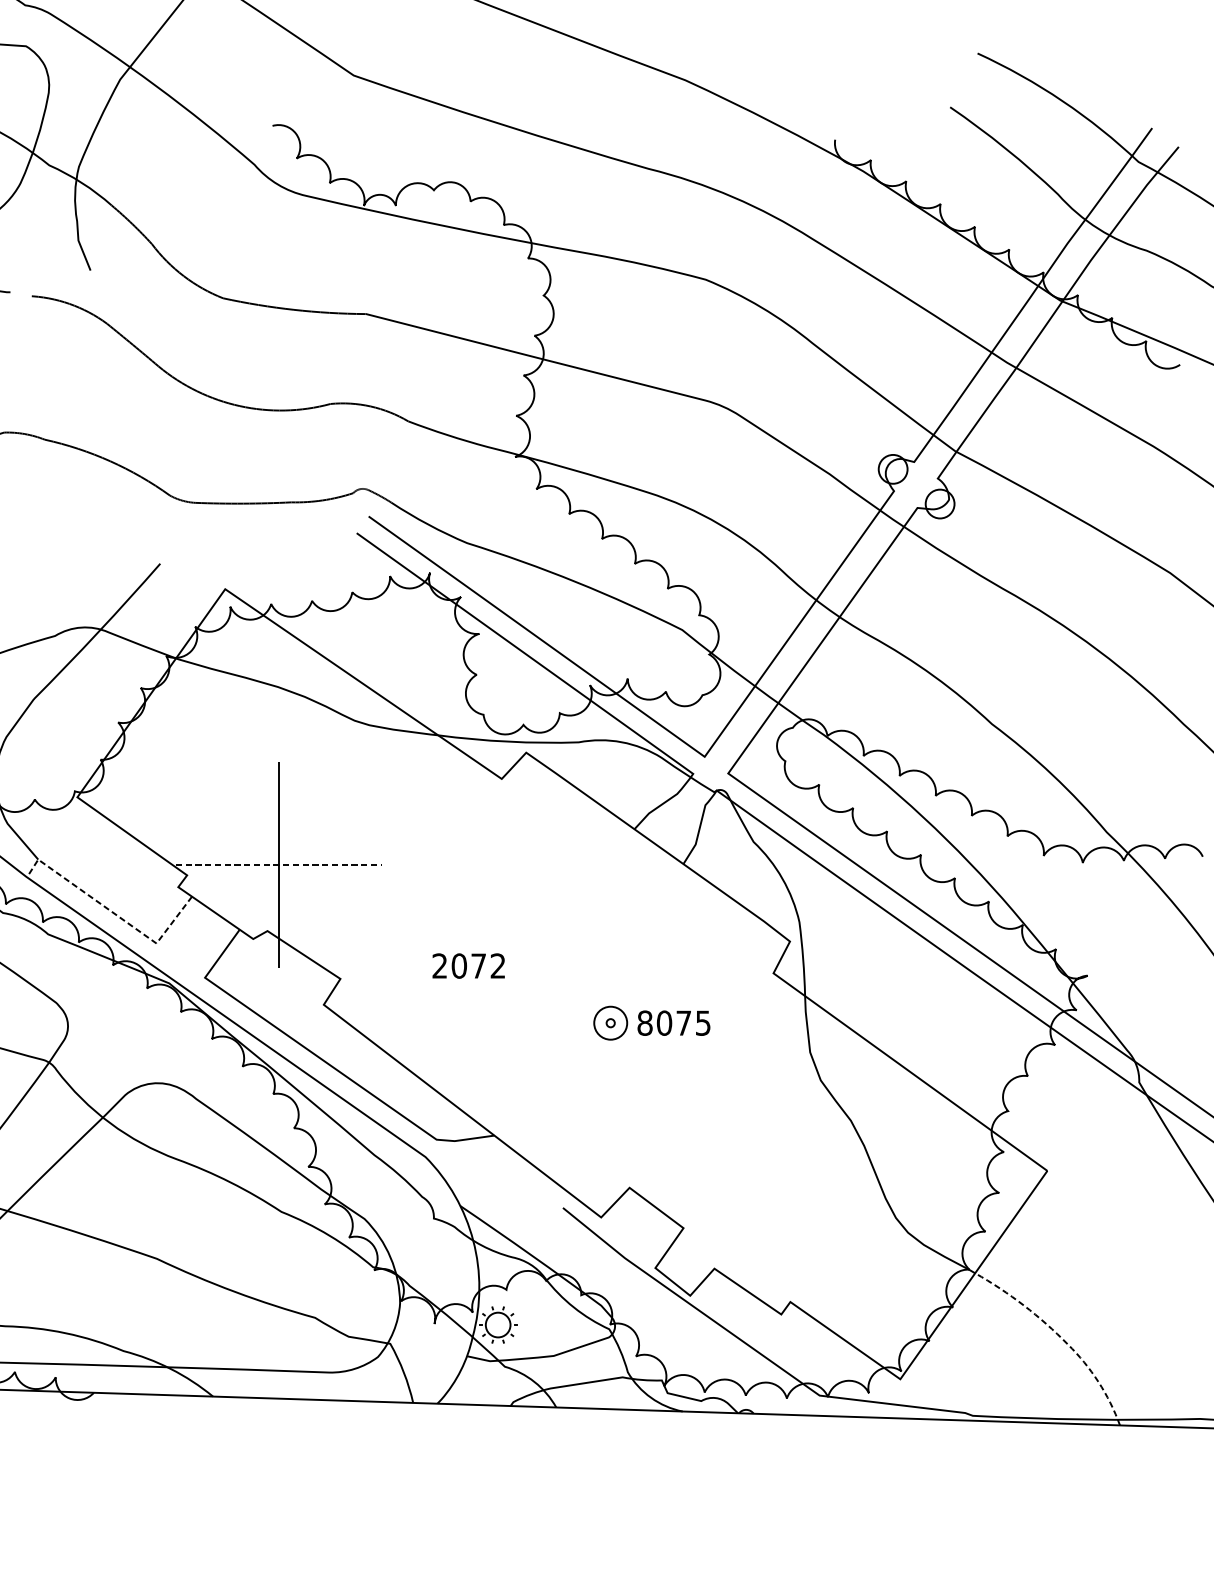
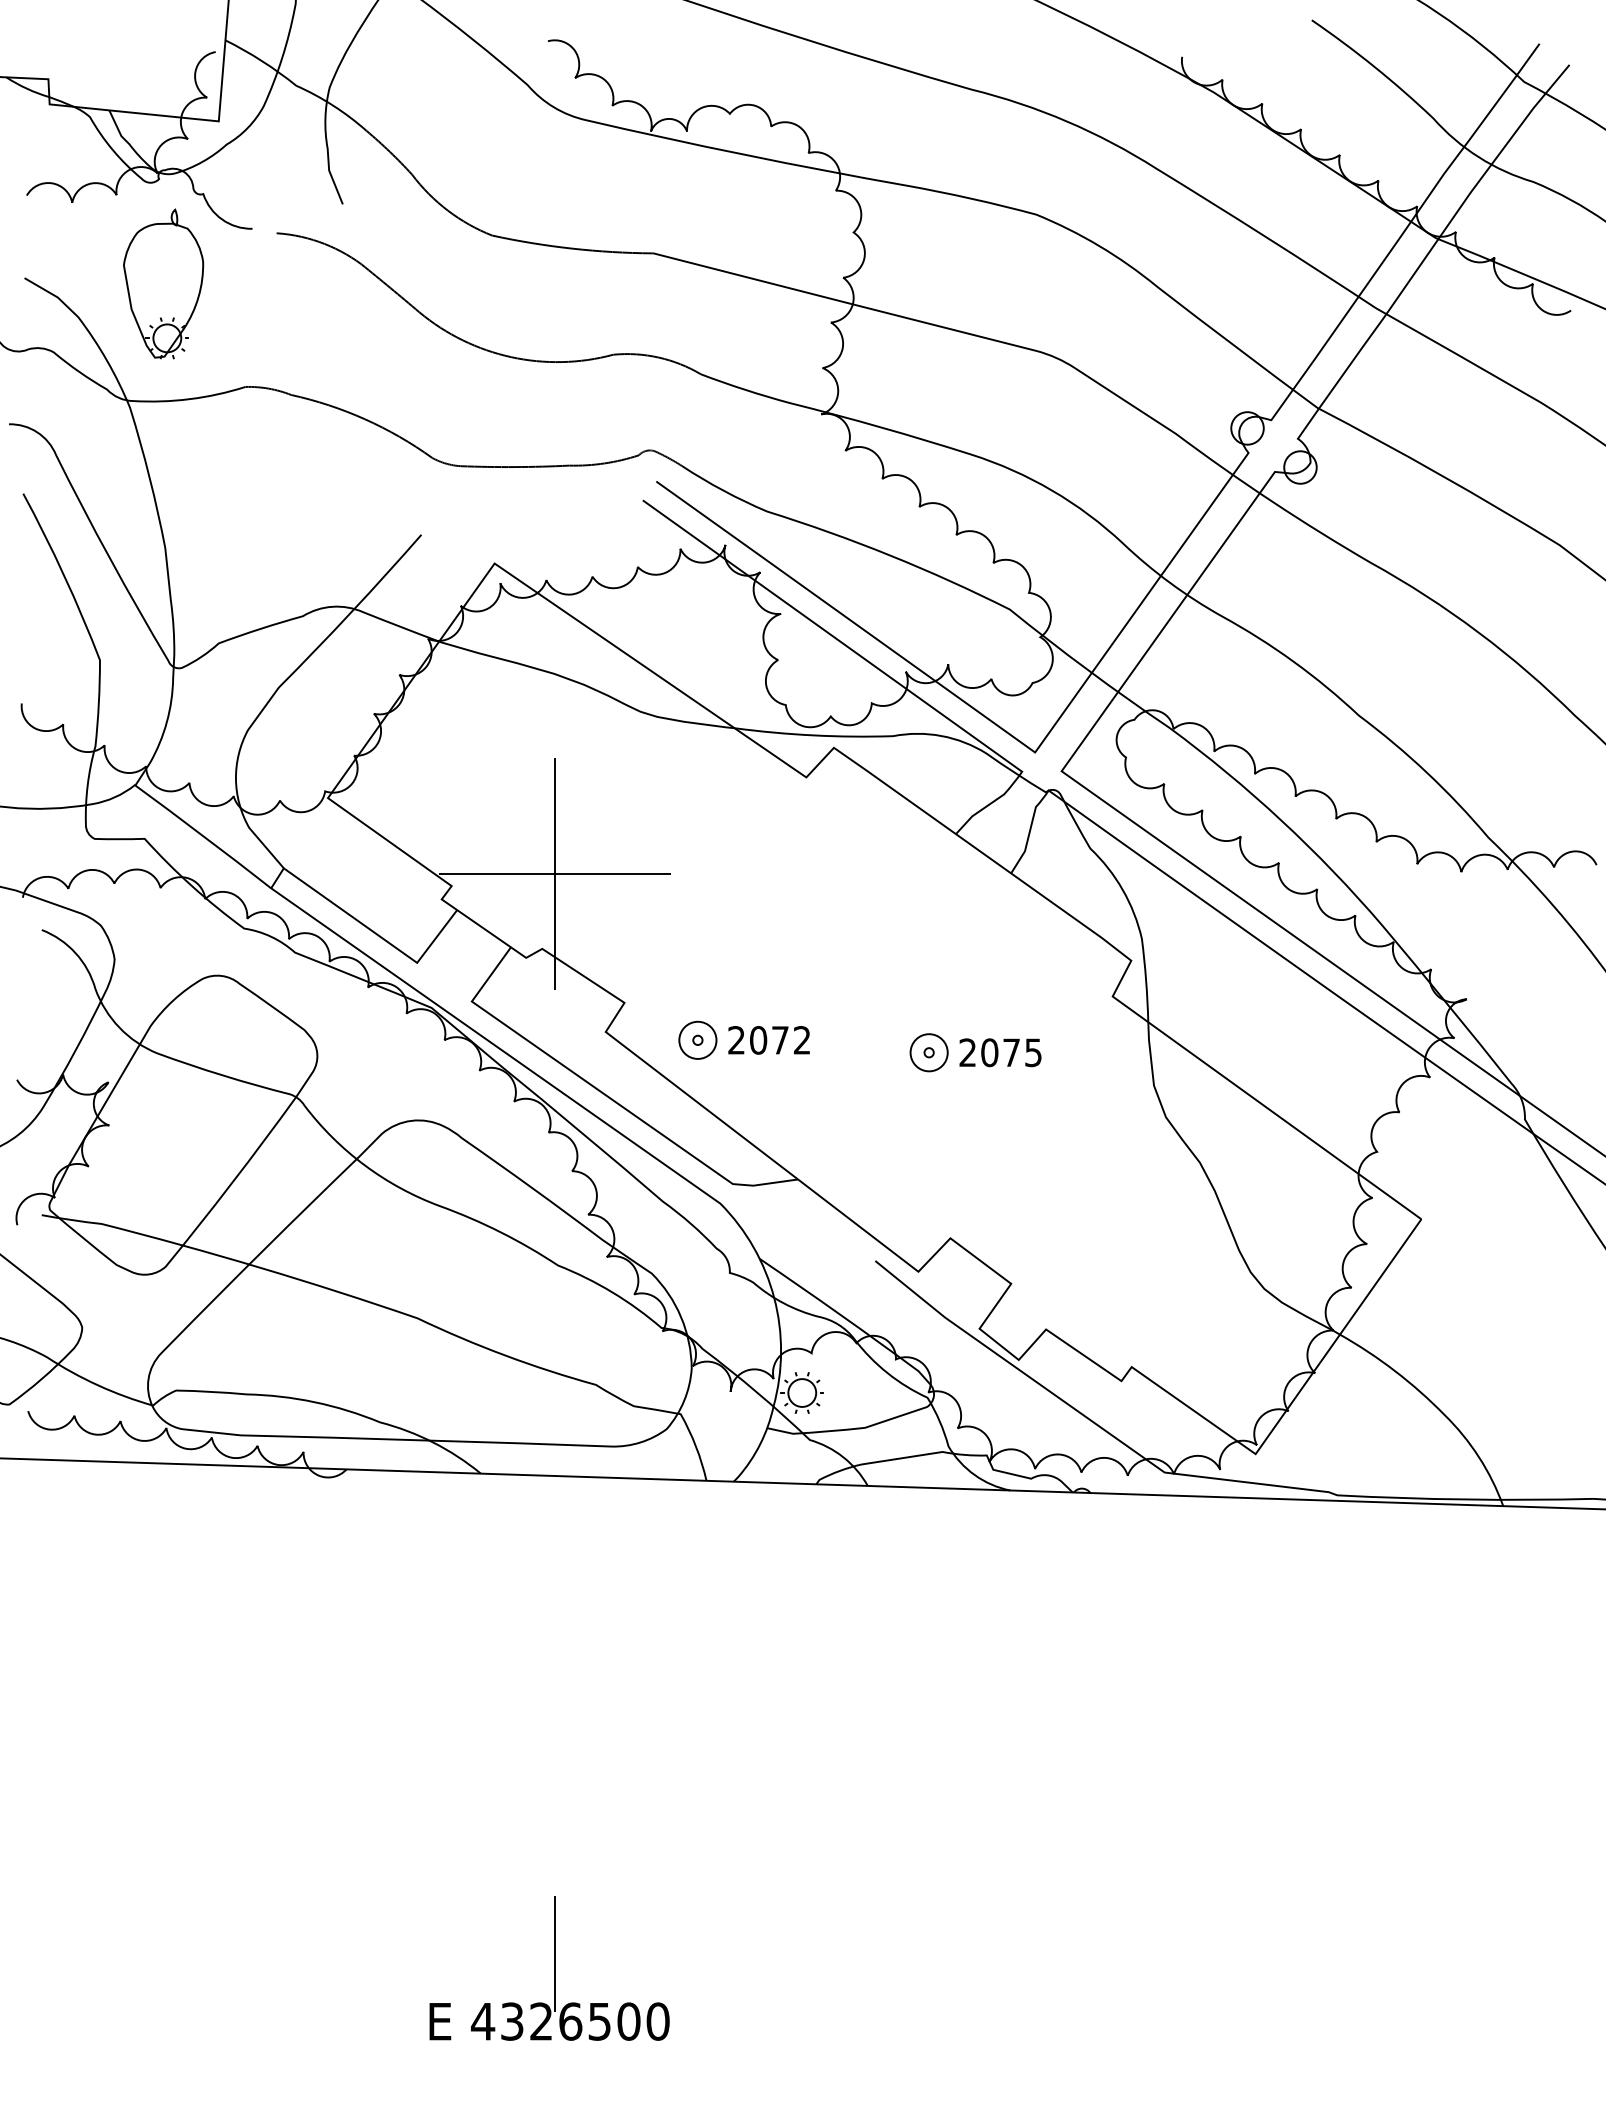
line: (279, 865) -> (555, 874), dashed -> solid
line: (112, 912) -> (367, 927), dashed -> solid
text: (468, 966) -> (768, 1040), moved
part: (405, 1011) -> (697, 1039), added
text: (644, 1022) -> (967, 1052), 8075 -> 2075
line: (1060, 1337) -> (1436, 1406), dashed -> solid

